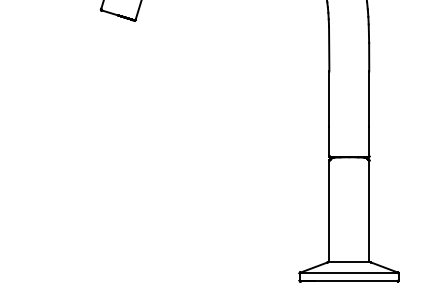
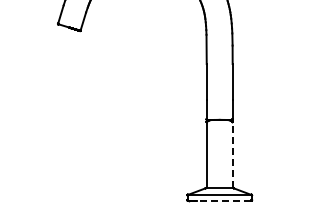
line: (368, 210) -> (232, 154), solid -> dashed
line: (356, 281) -> (224, 200), solid -> dashed

